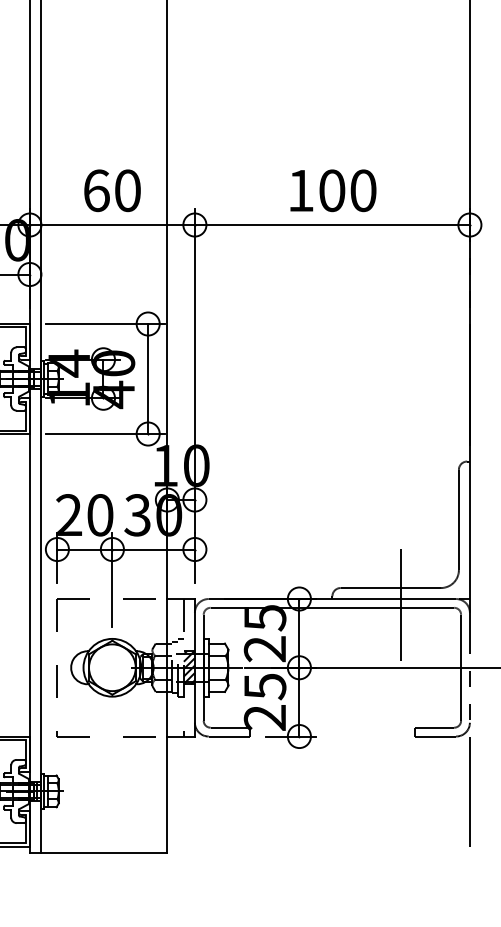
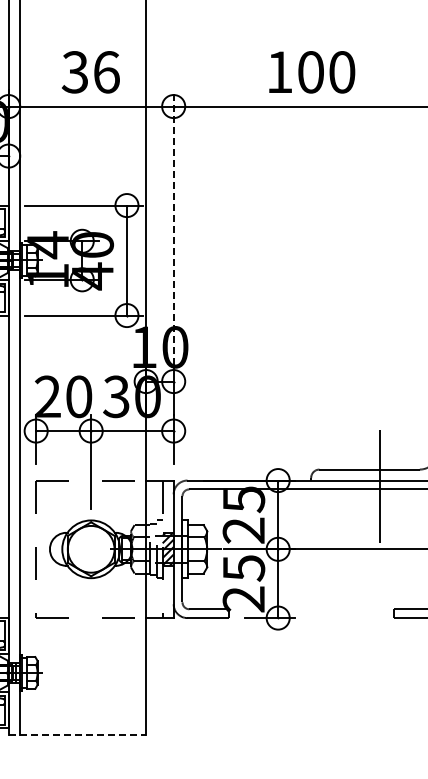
text: (112, 190) -> (91, 72), 60 -> 36
line: (194, 346) -> (173, 228), solid -> dashed
line: (98, 853) -> (77, 735), solid -> dashed

